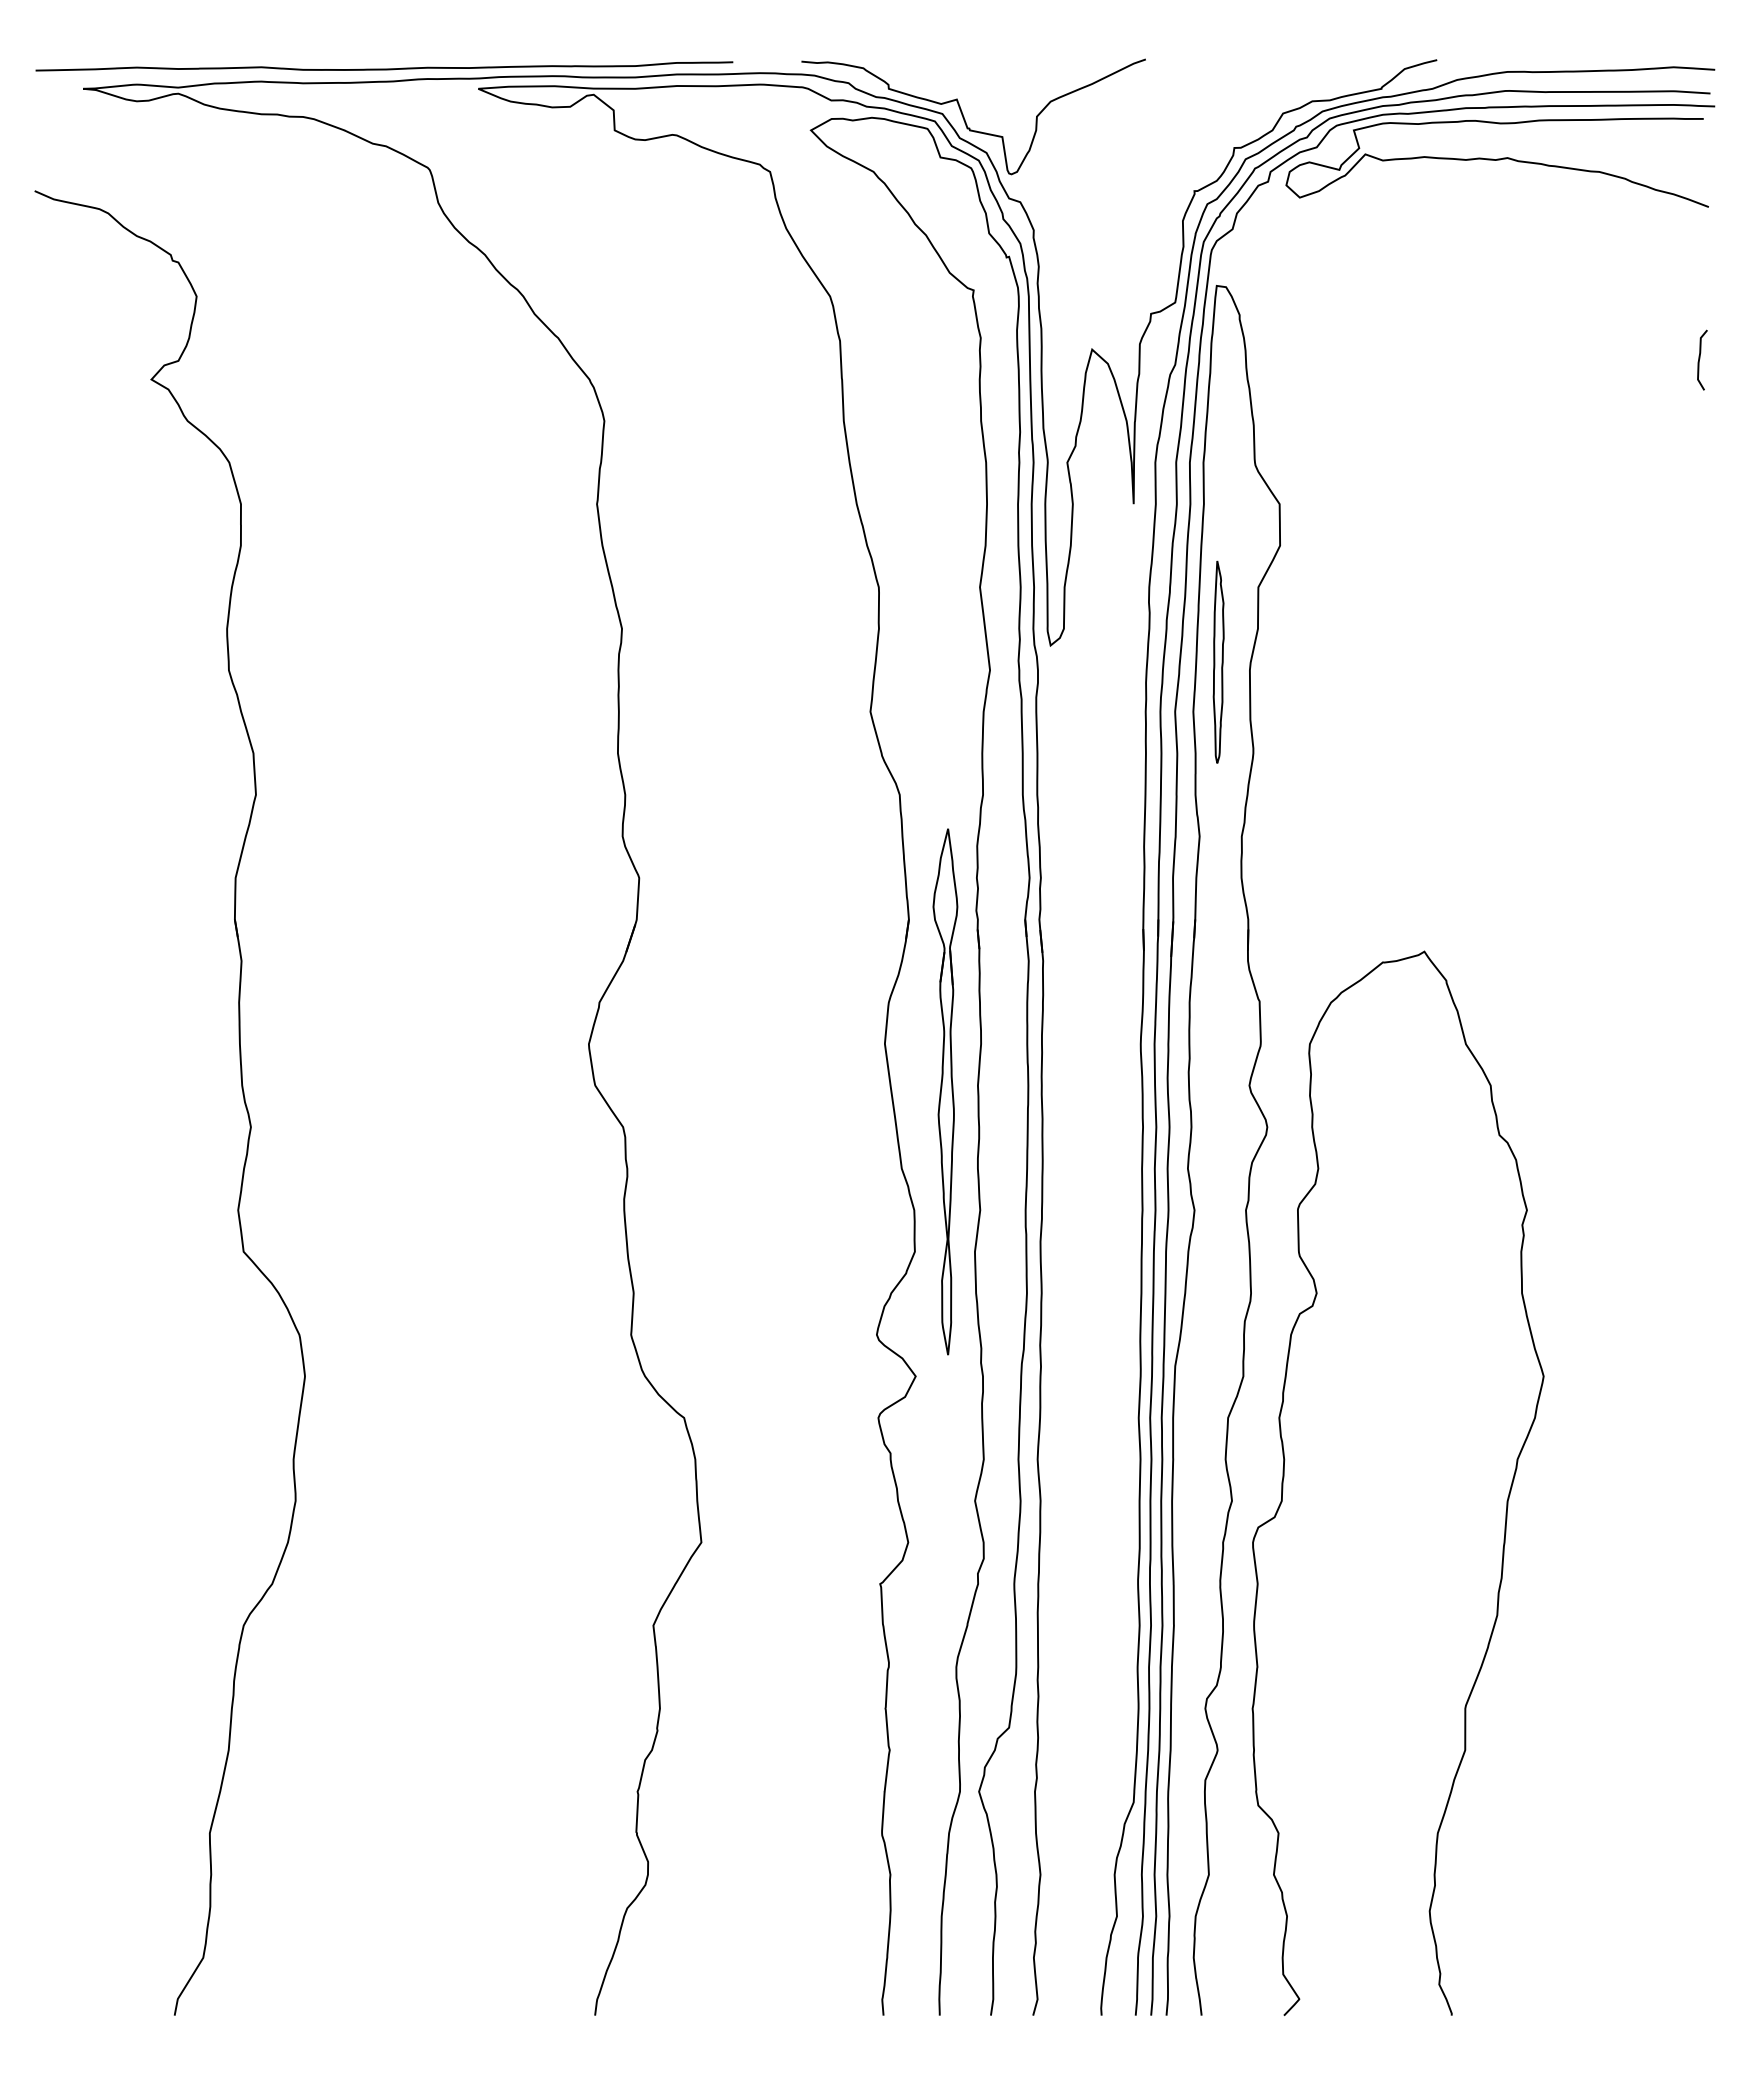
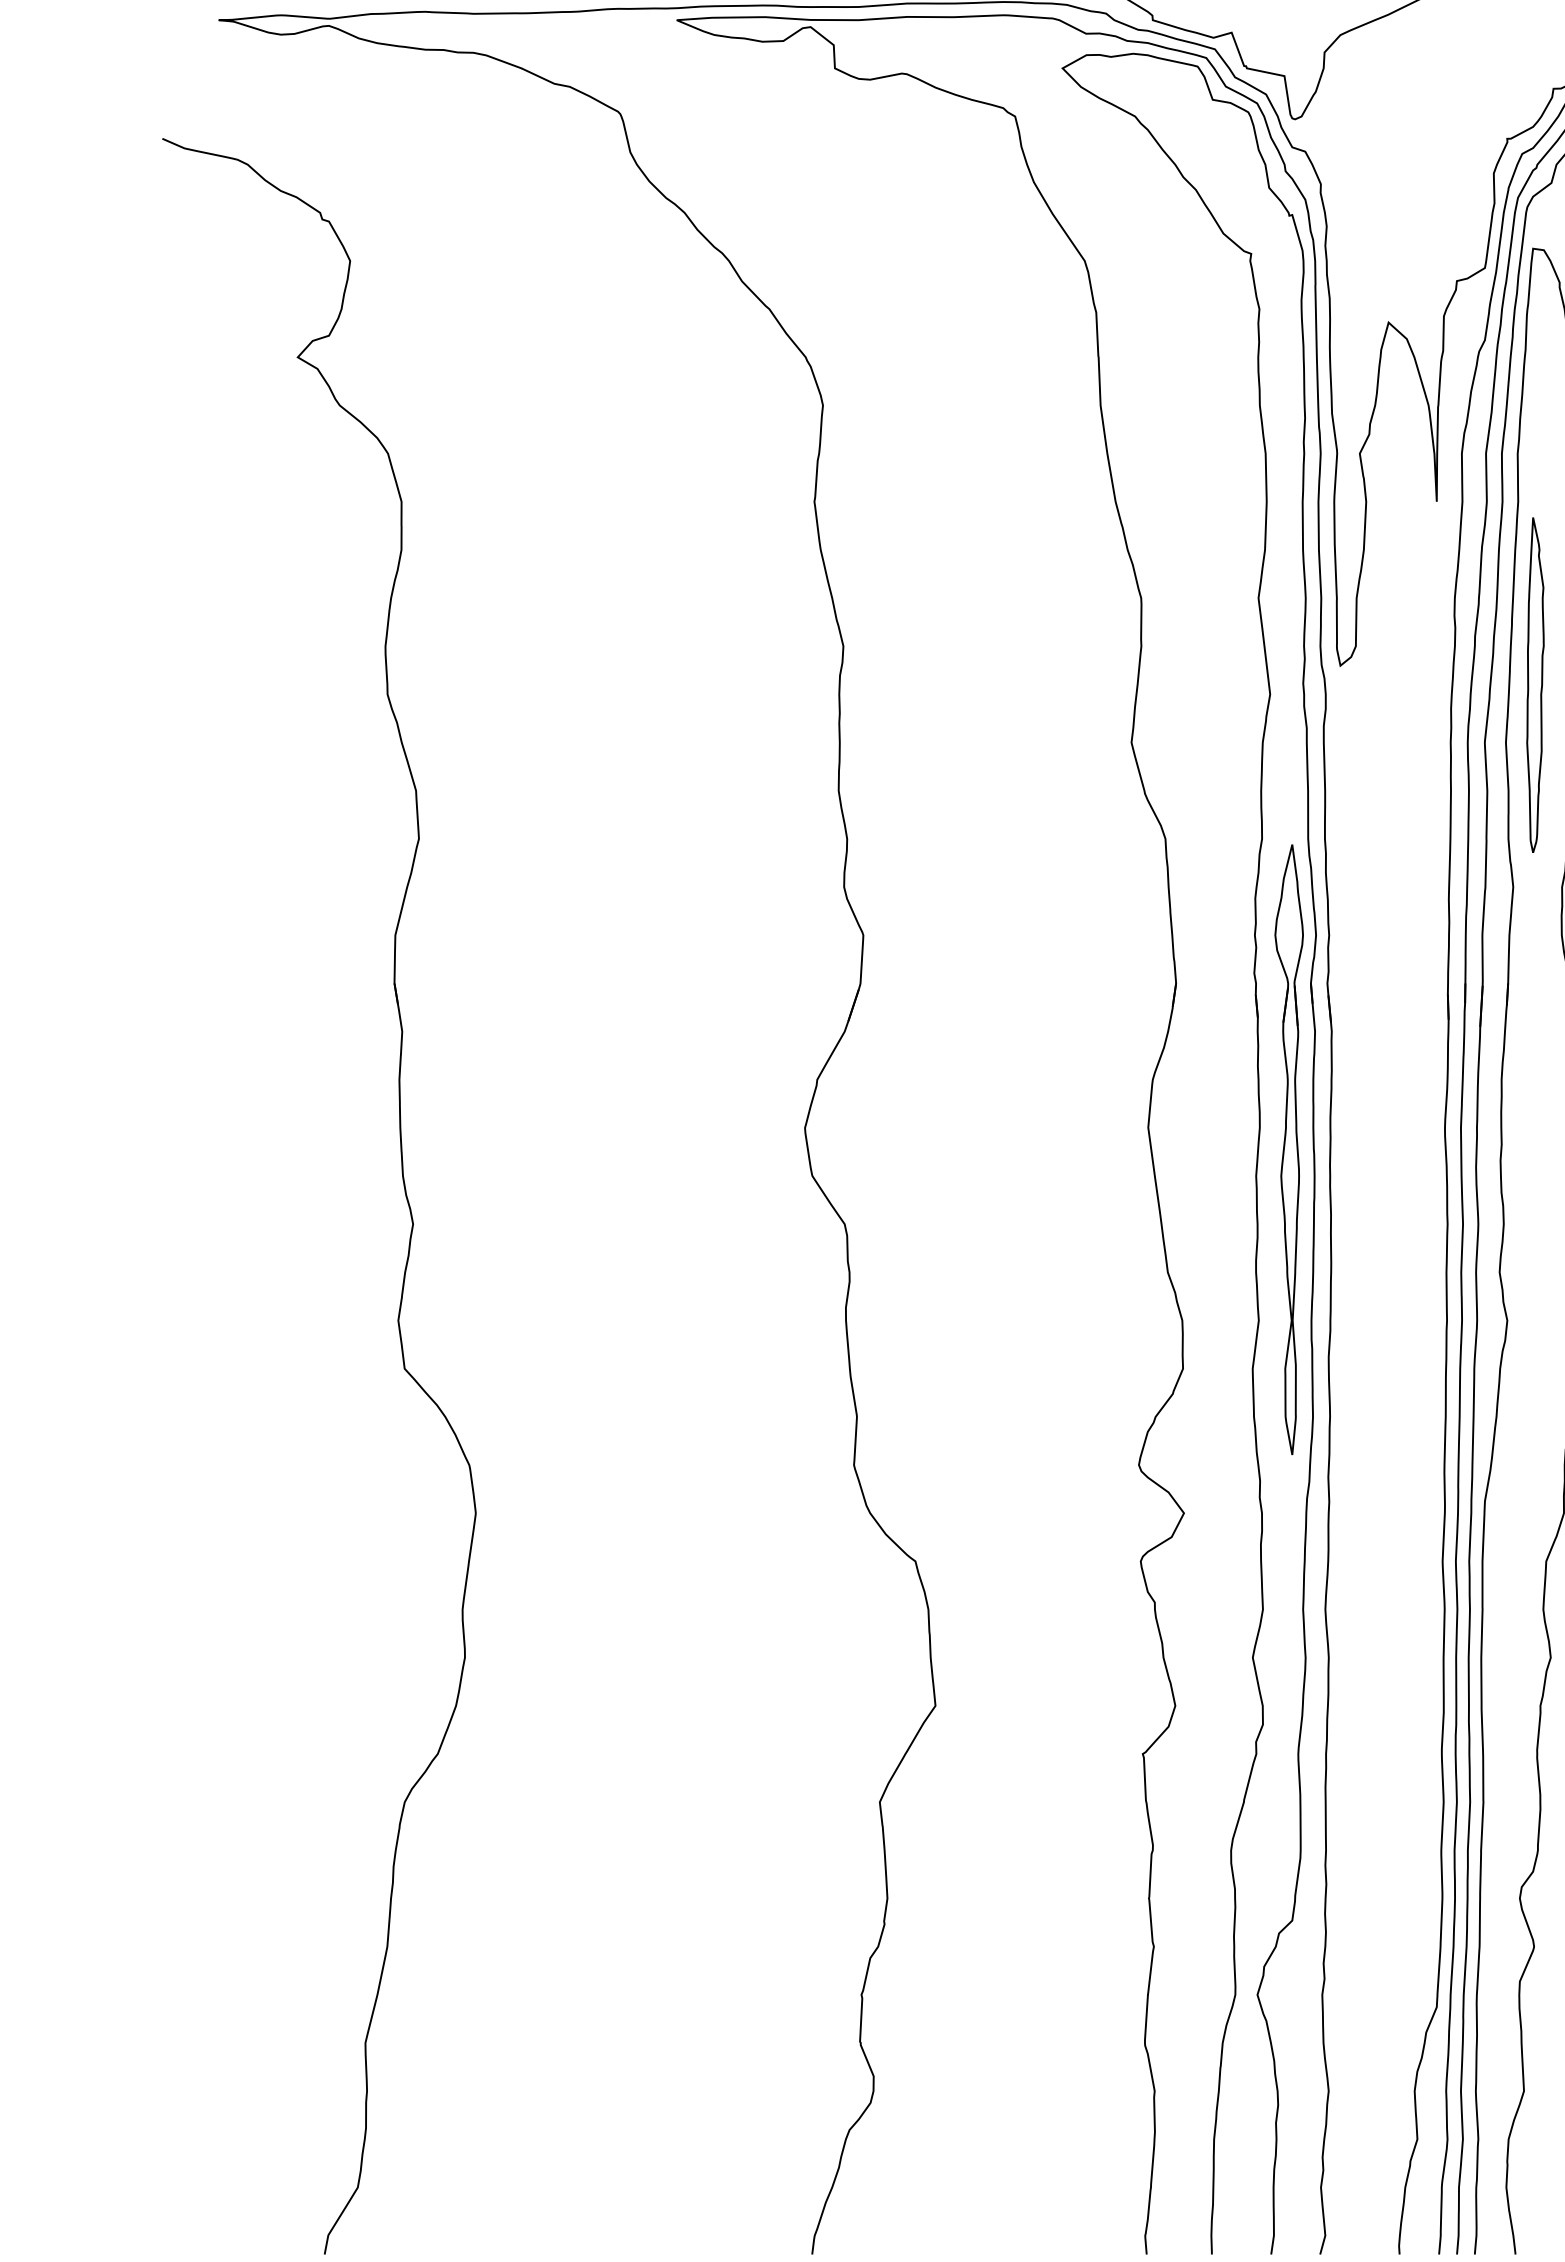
part: (1218, 661) -> (1535, 684), size x1.43
part: (945, 1091) -> (1289, 1149), moved

